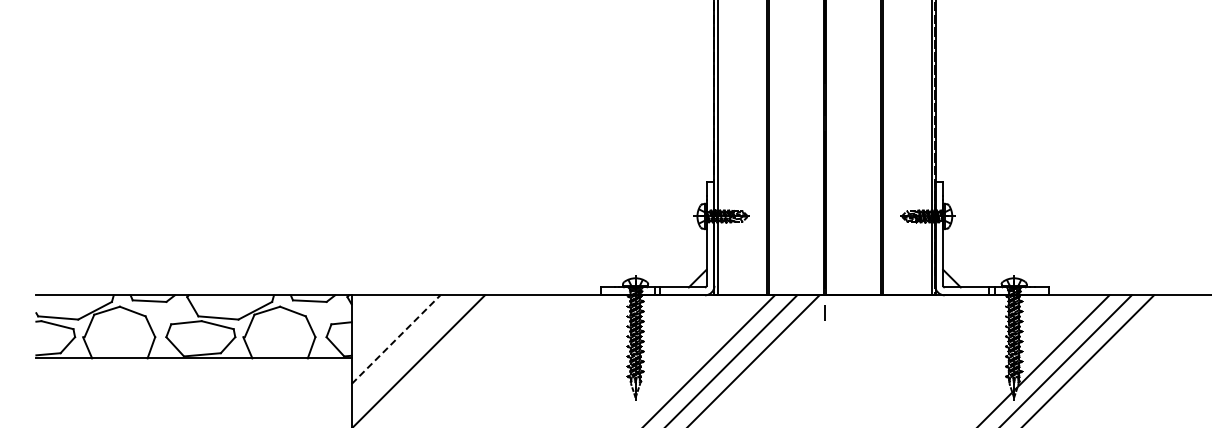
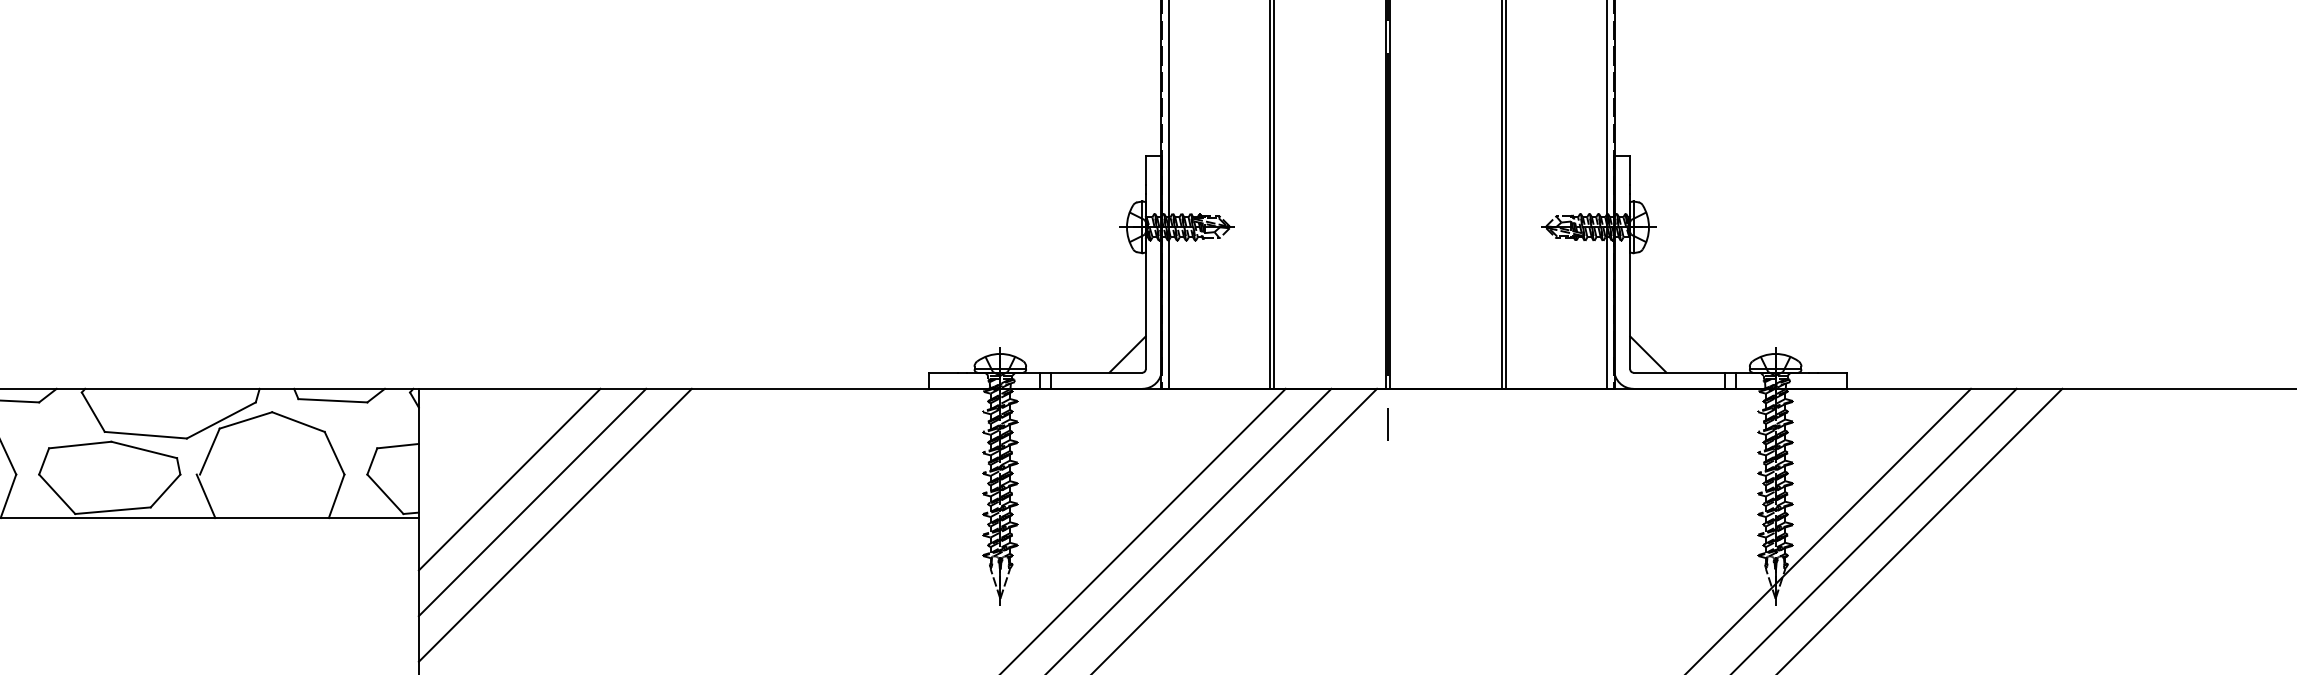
line: (396, 339) -> (510, 479), dashed -> solid
line: (406, 350) -> (531, 501), added

